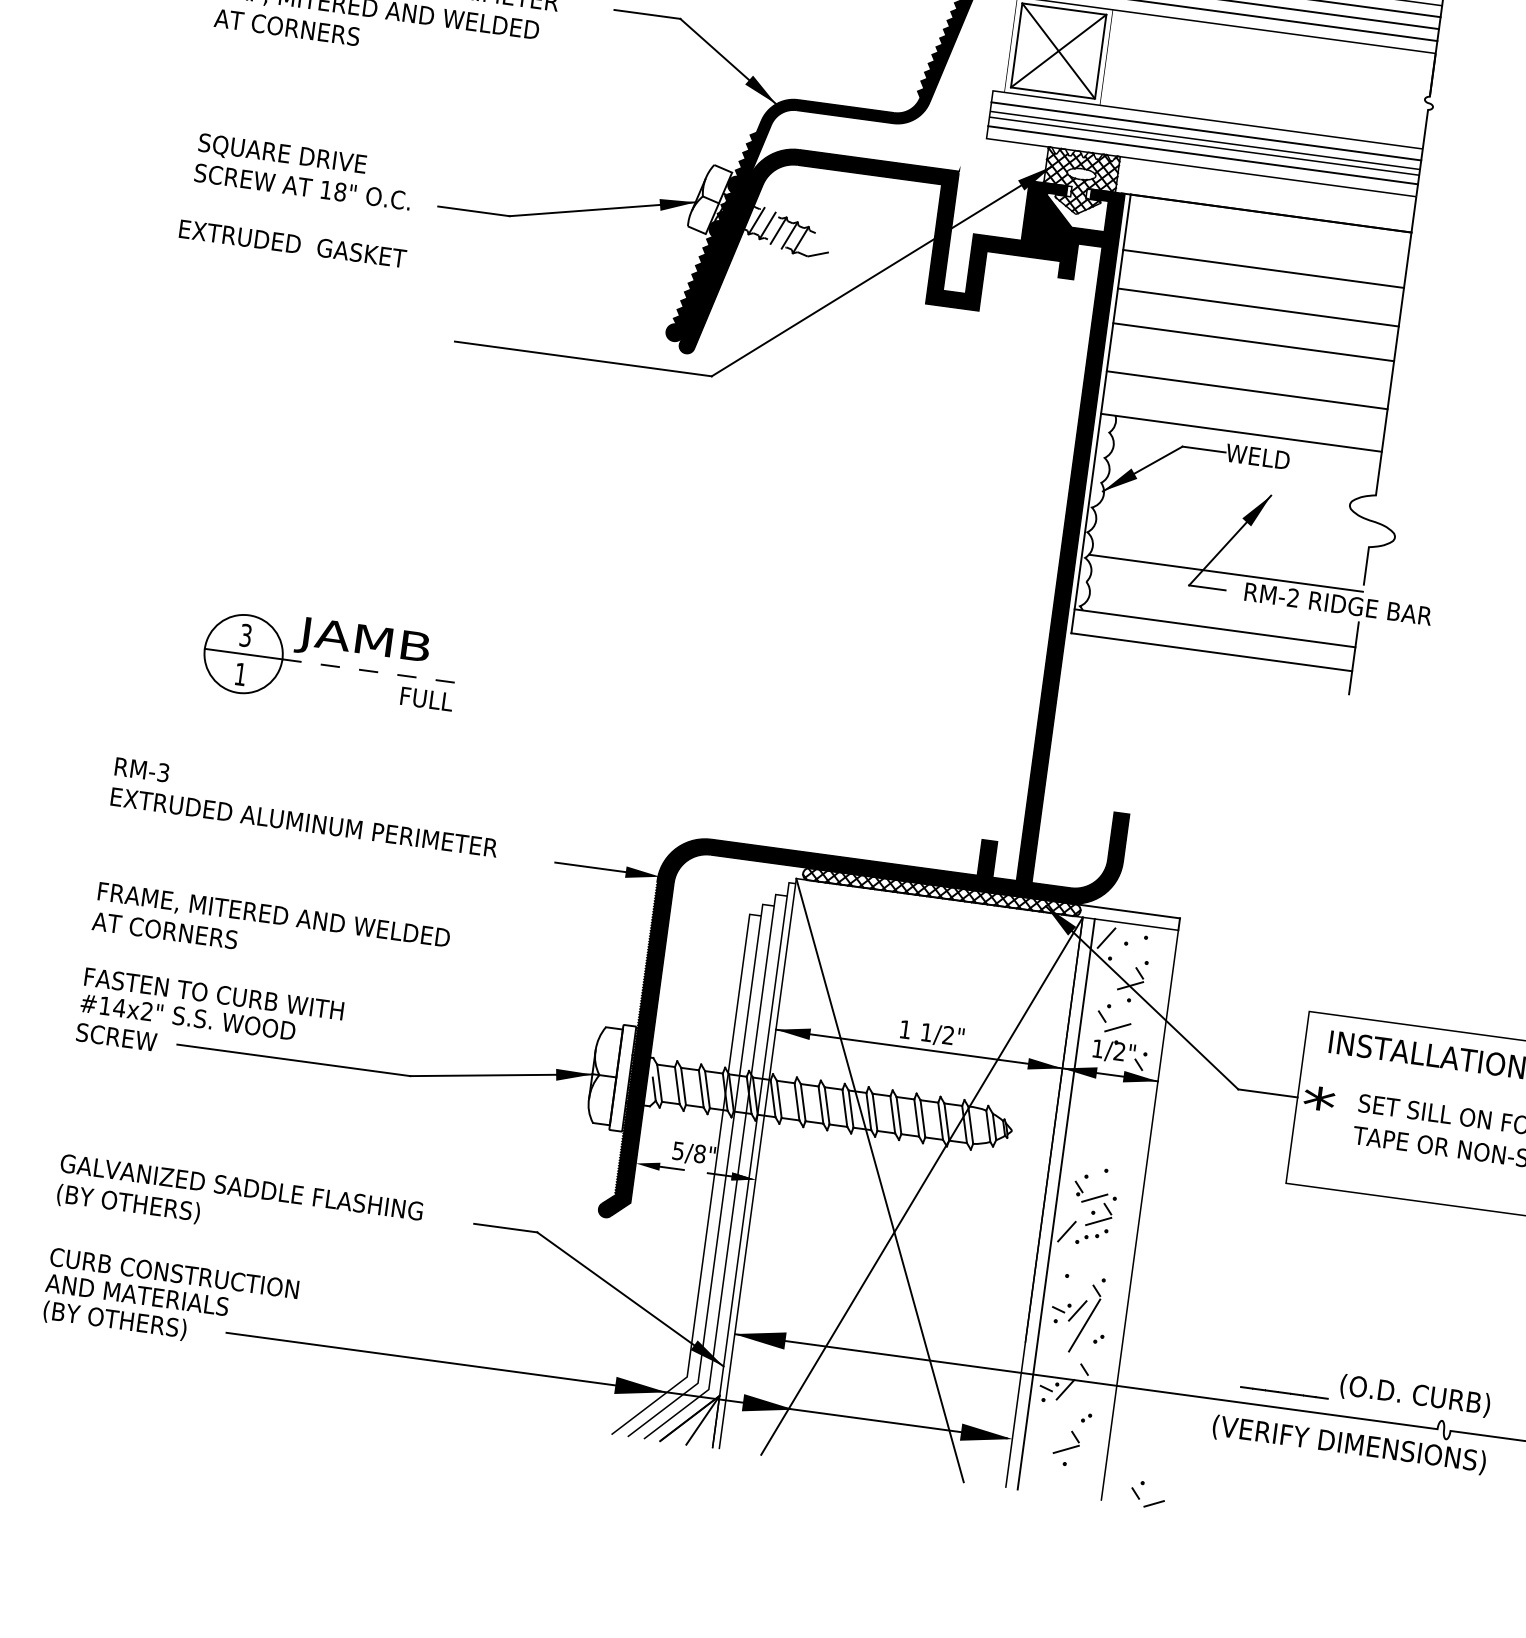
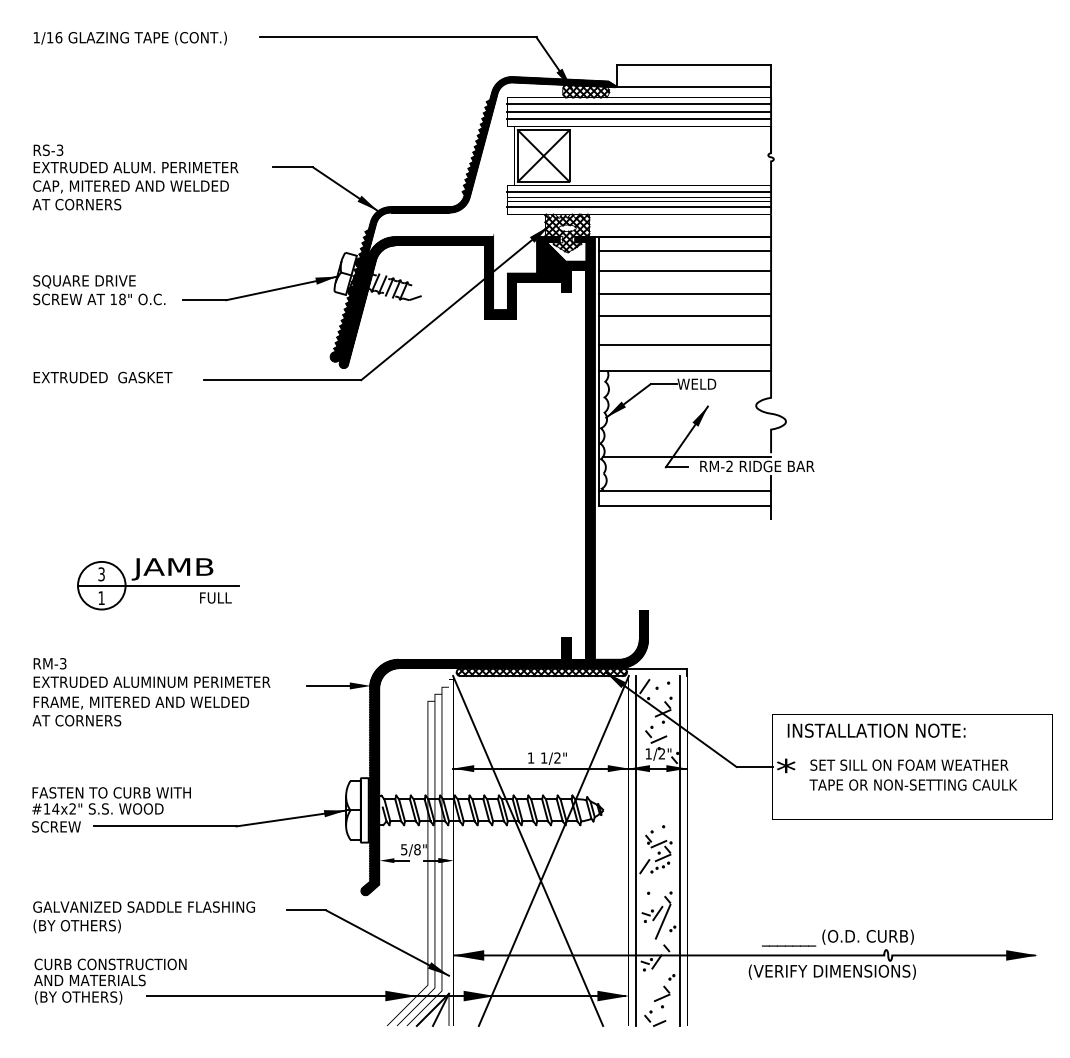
line: (1267, 237) -> (684, 251), added
text: (292, 243) -> (102, 377), moved
line: (375, 671) -> (182, 585), dashed -> solid
text: (270, 929) -> (140, 711), moved
line: (1128, 1213) -> (680, 850), added
part: (1148, 1494) -> (655, 1018), moved

